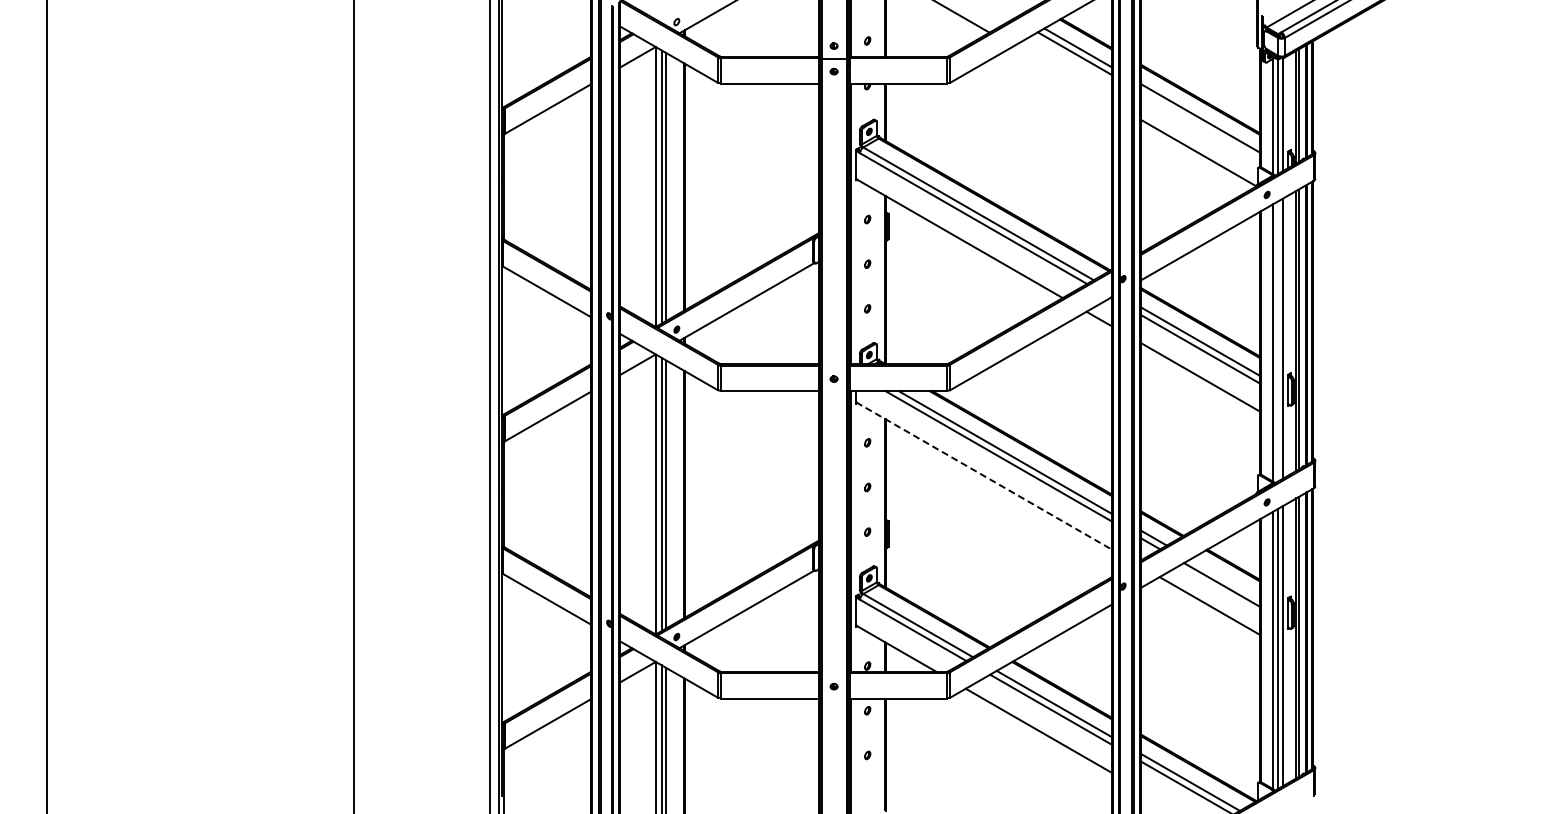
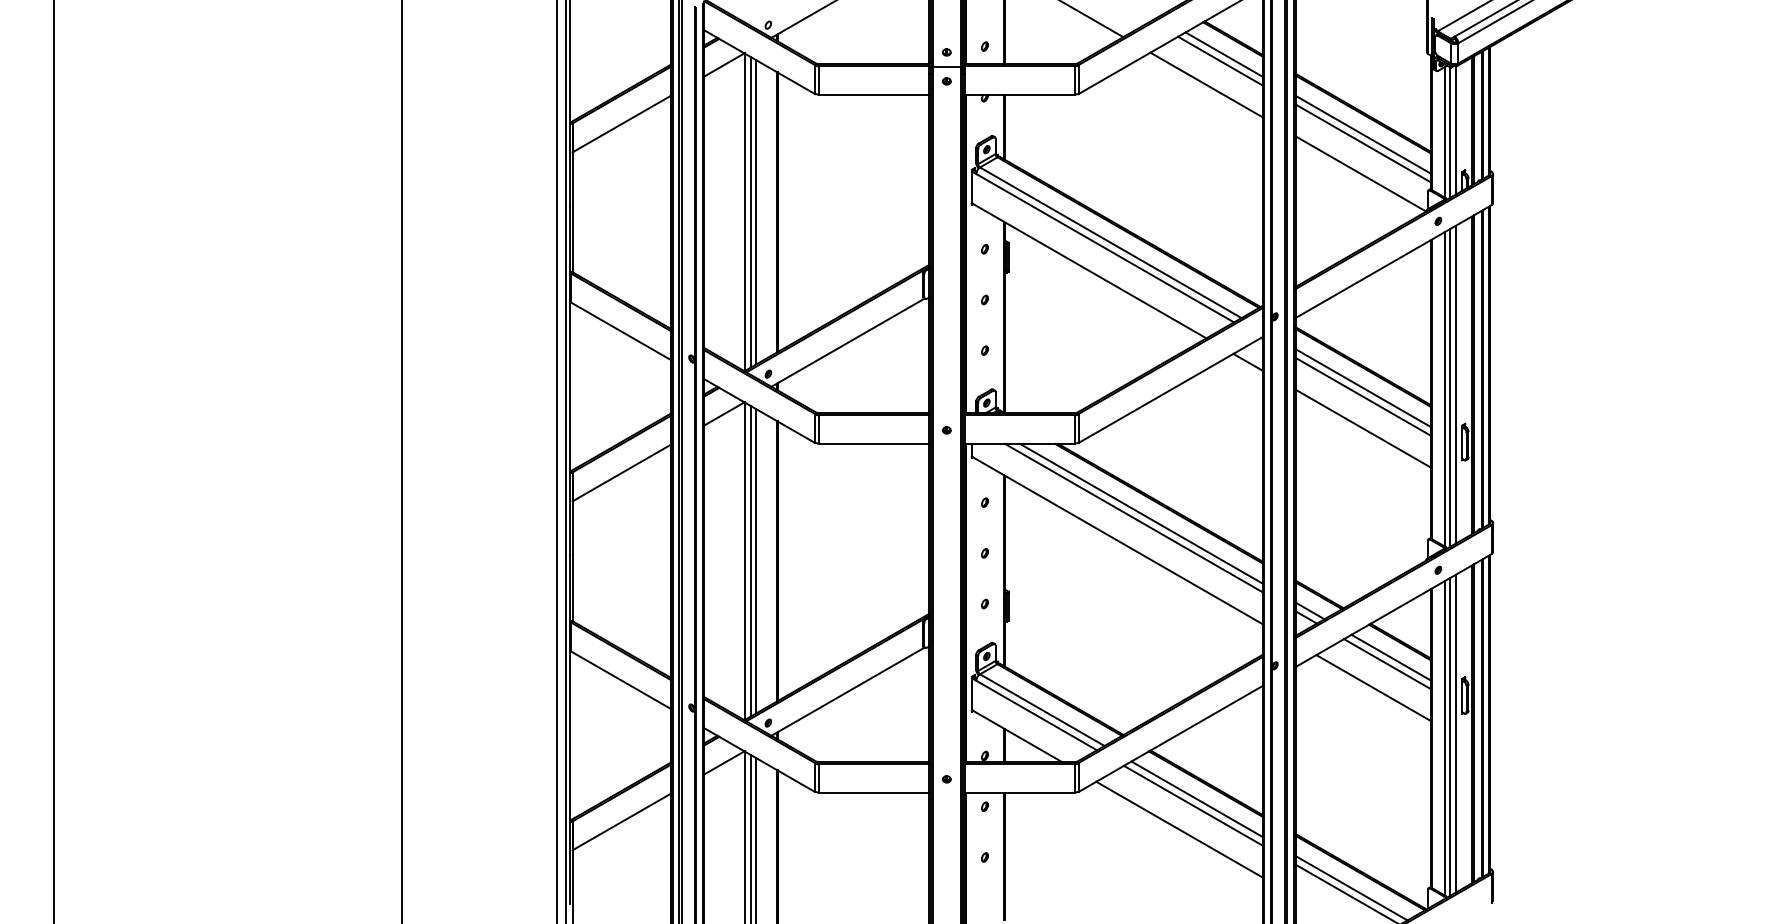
line: (1062, 74) -> (1206, 84), added
line: (1200, 126) -> (1362, 143), added
line: (1277, 341) -> (1450, 387), added
line: (984, 476) -> (1117, 540), dashed -> solid
line: (1225, 579) -> (1391, 657), added

